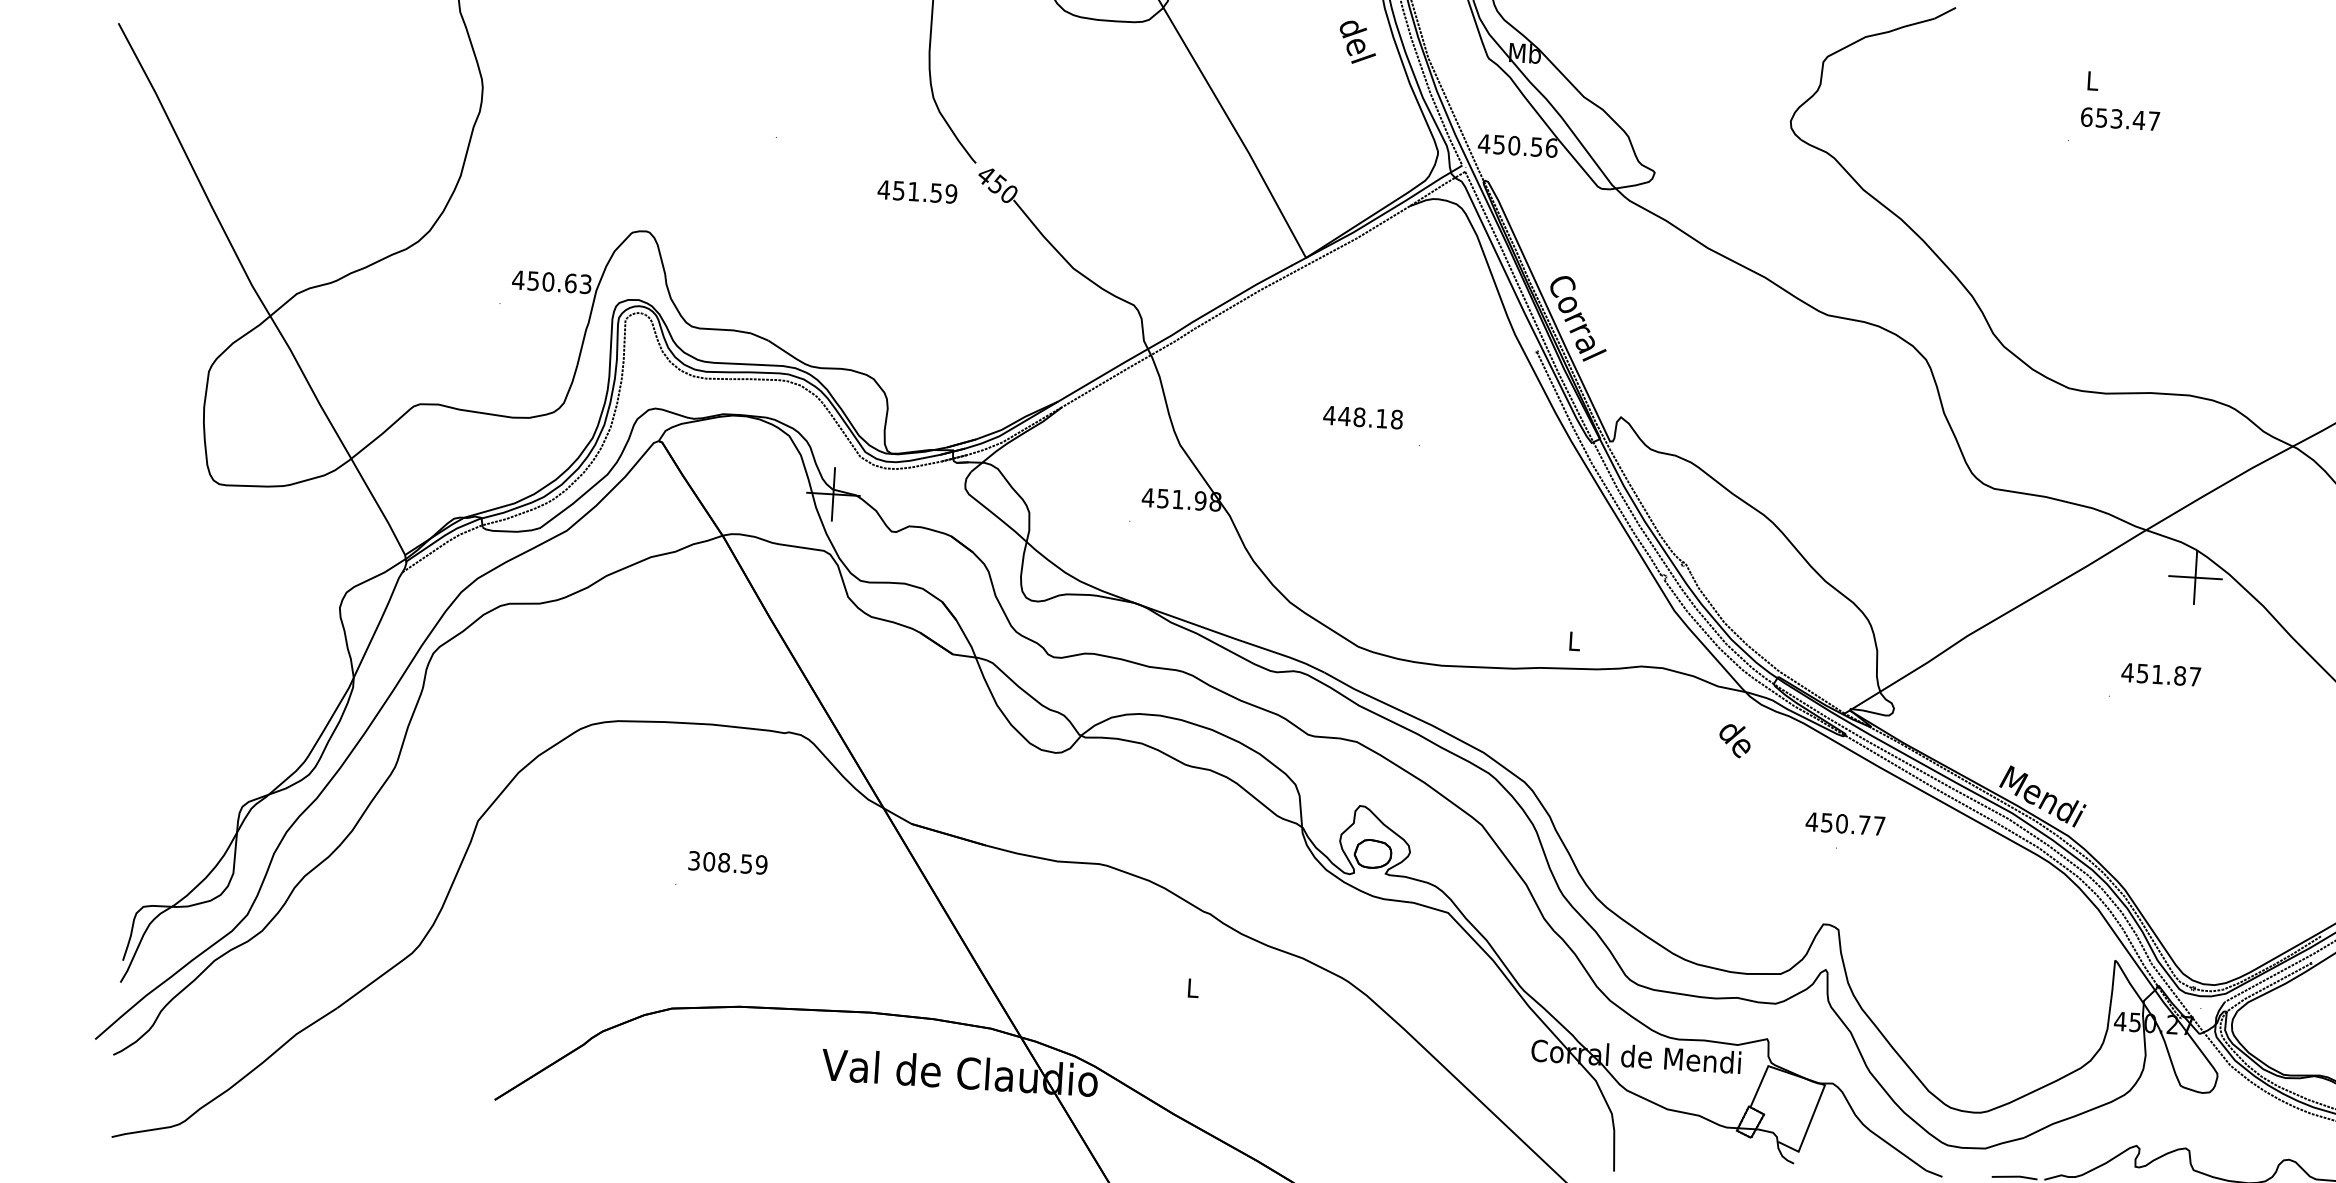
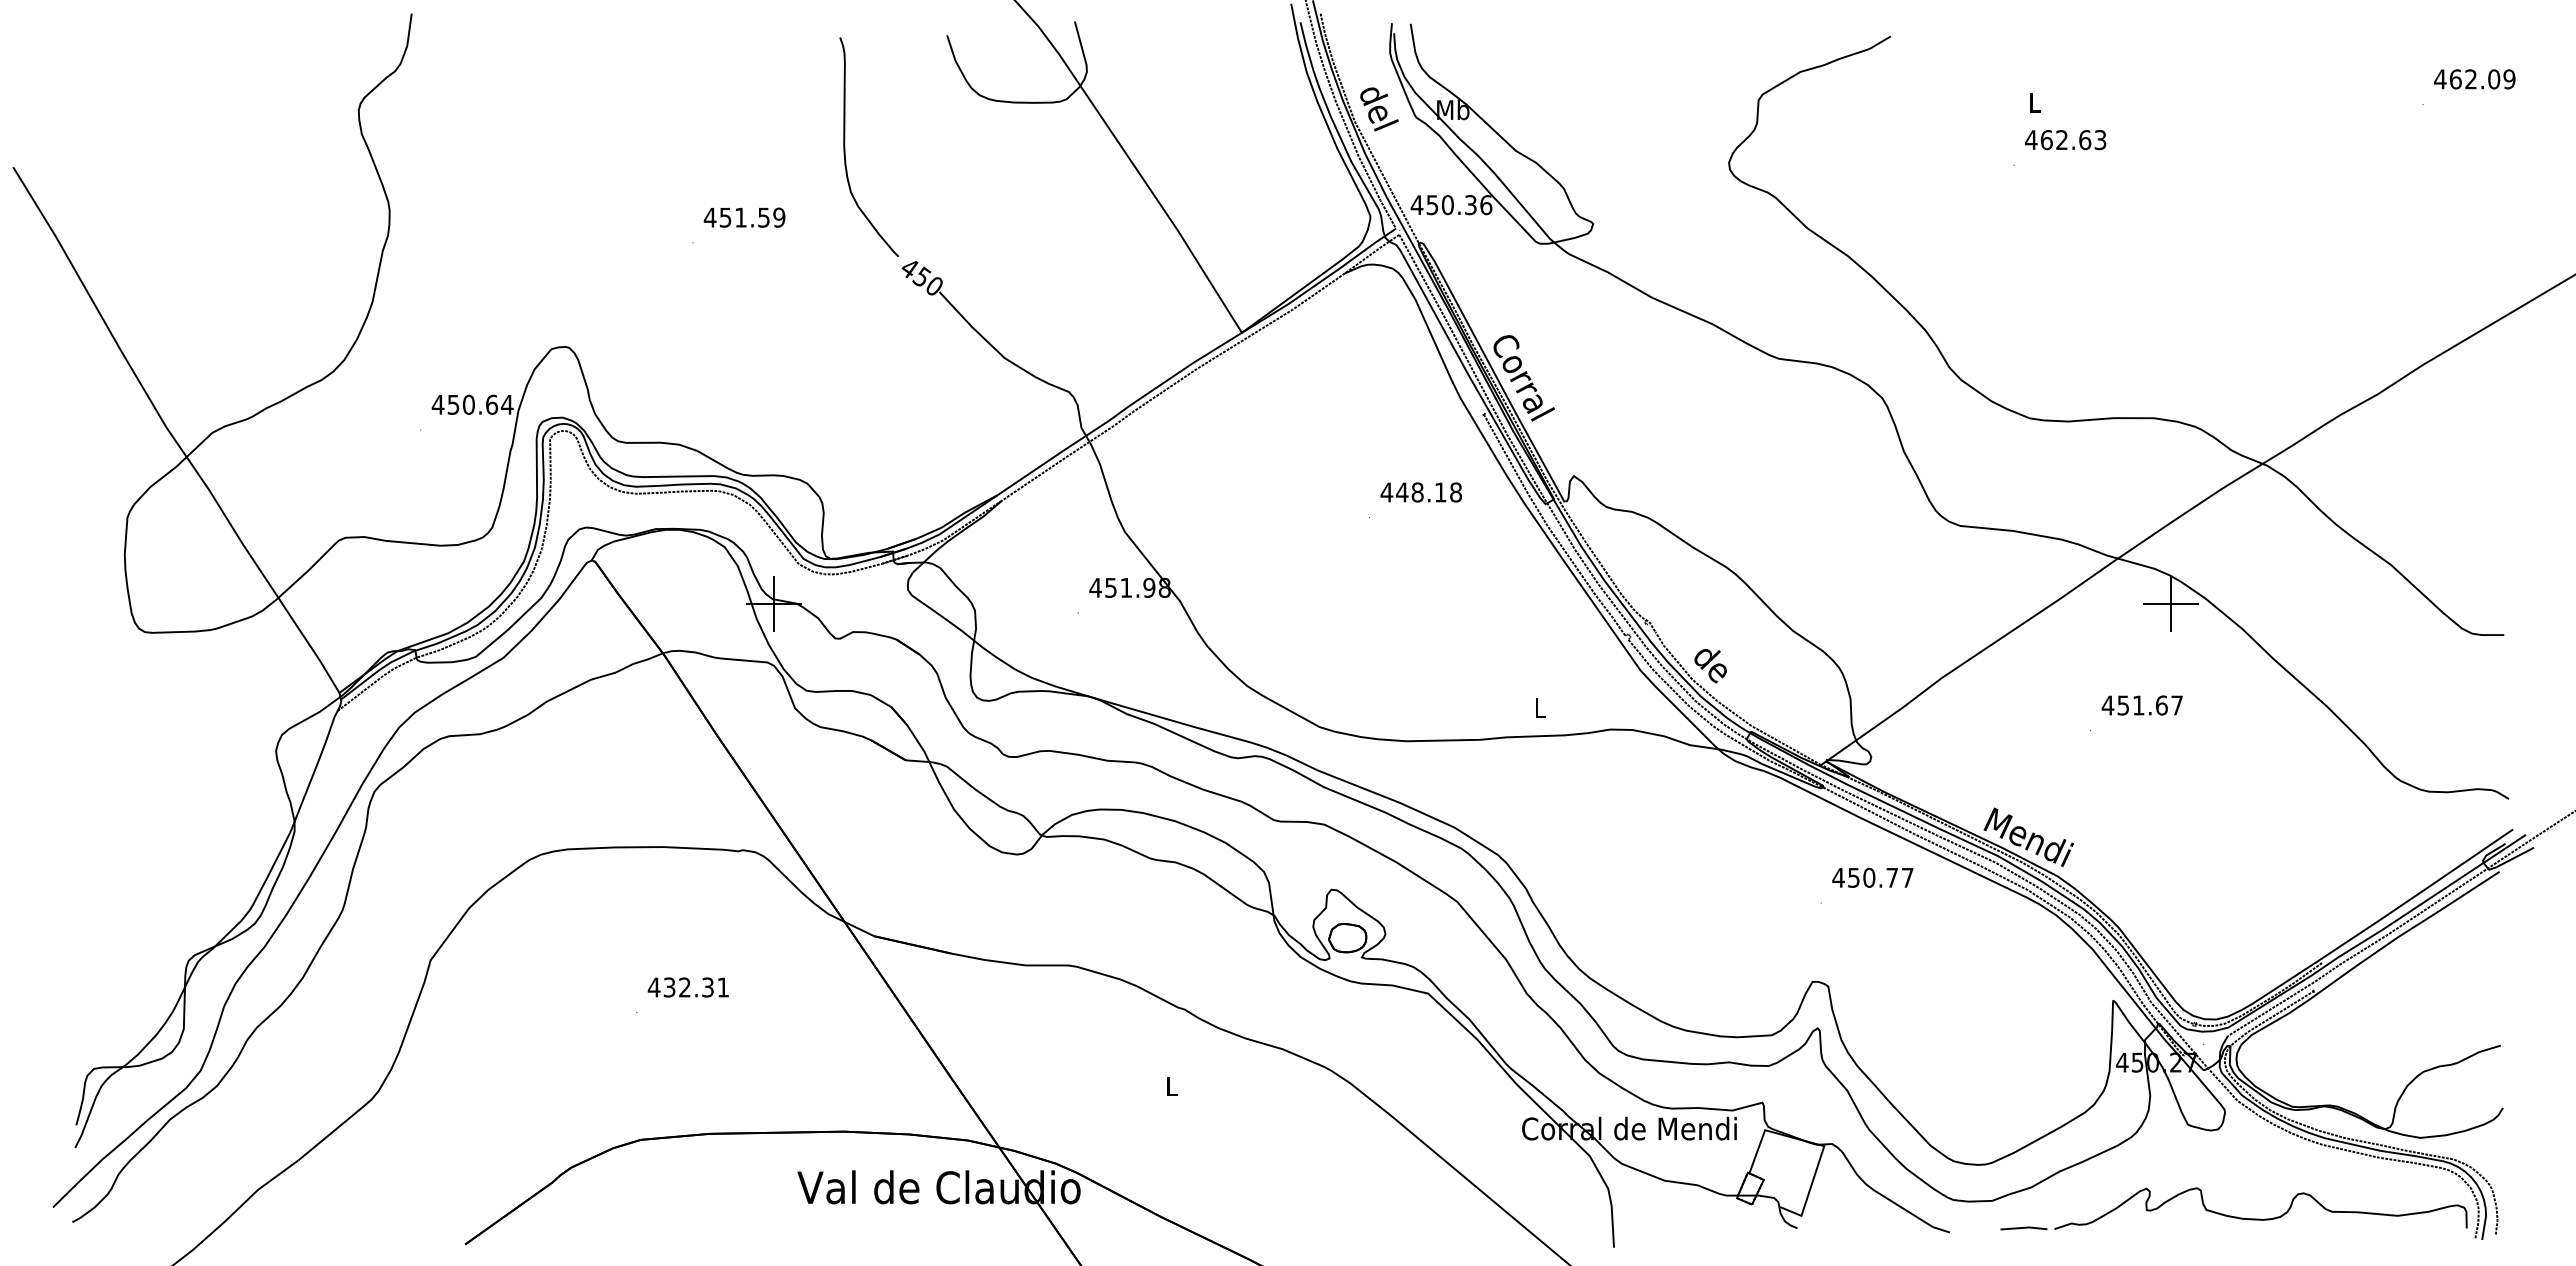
text: (1357, 42) -> (1379, 109), moved
text: (2120, 119) -> (2065, 140), 653.47 -> 462.63
text: (1536, 146) -> (1470, 204), 450.56 -> 450.36
text: (917, 191) -> (744, 217), moved
text: (585, 283) -> (506, 404), 450.63 -> 450.64
text: (1363, 417) -> (1421, 492), moved
text: (2179, 675) -> (2161, 705), 451.87 -> 451.67
text: (1734, 741) -> (1710, 666), moved
text: (1845, 823) -> (1872, 877), moved
text: (727, 862) -> (688, 987), 308.59 -> 432.31

